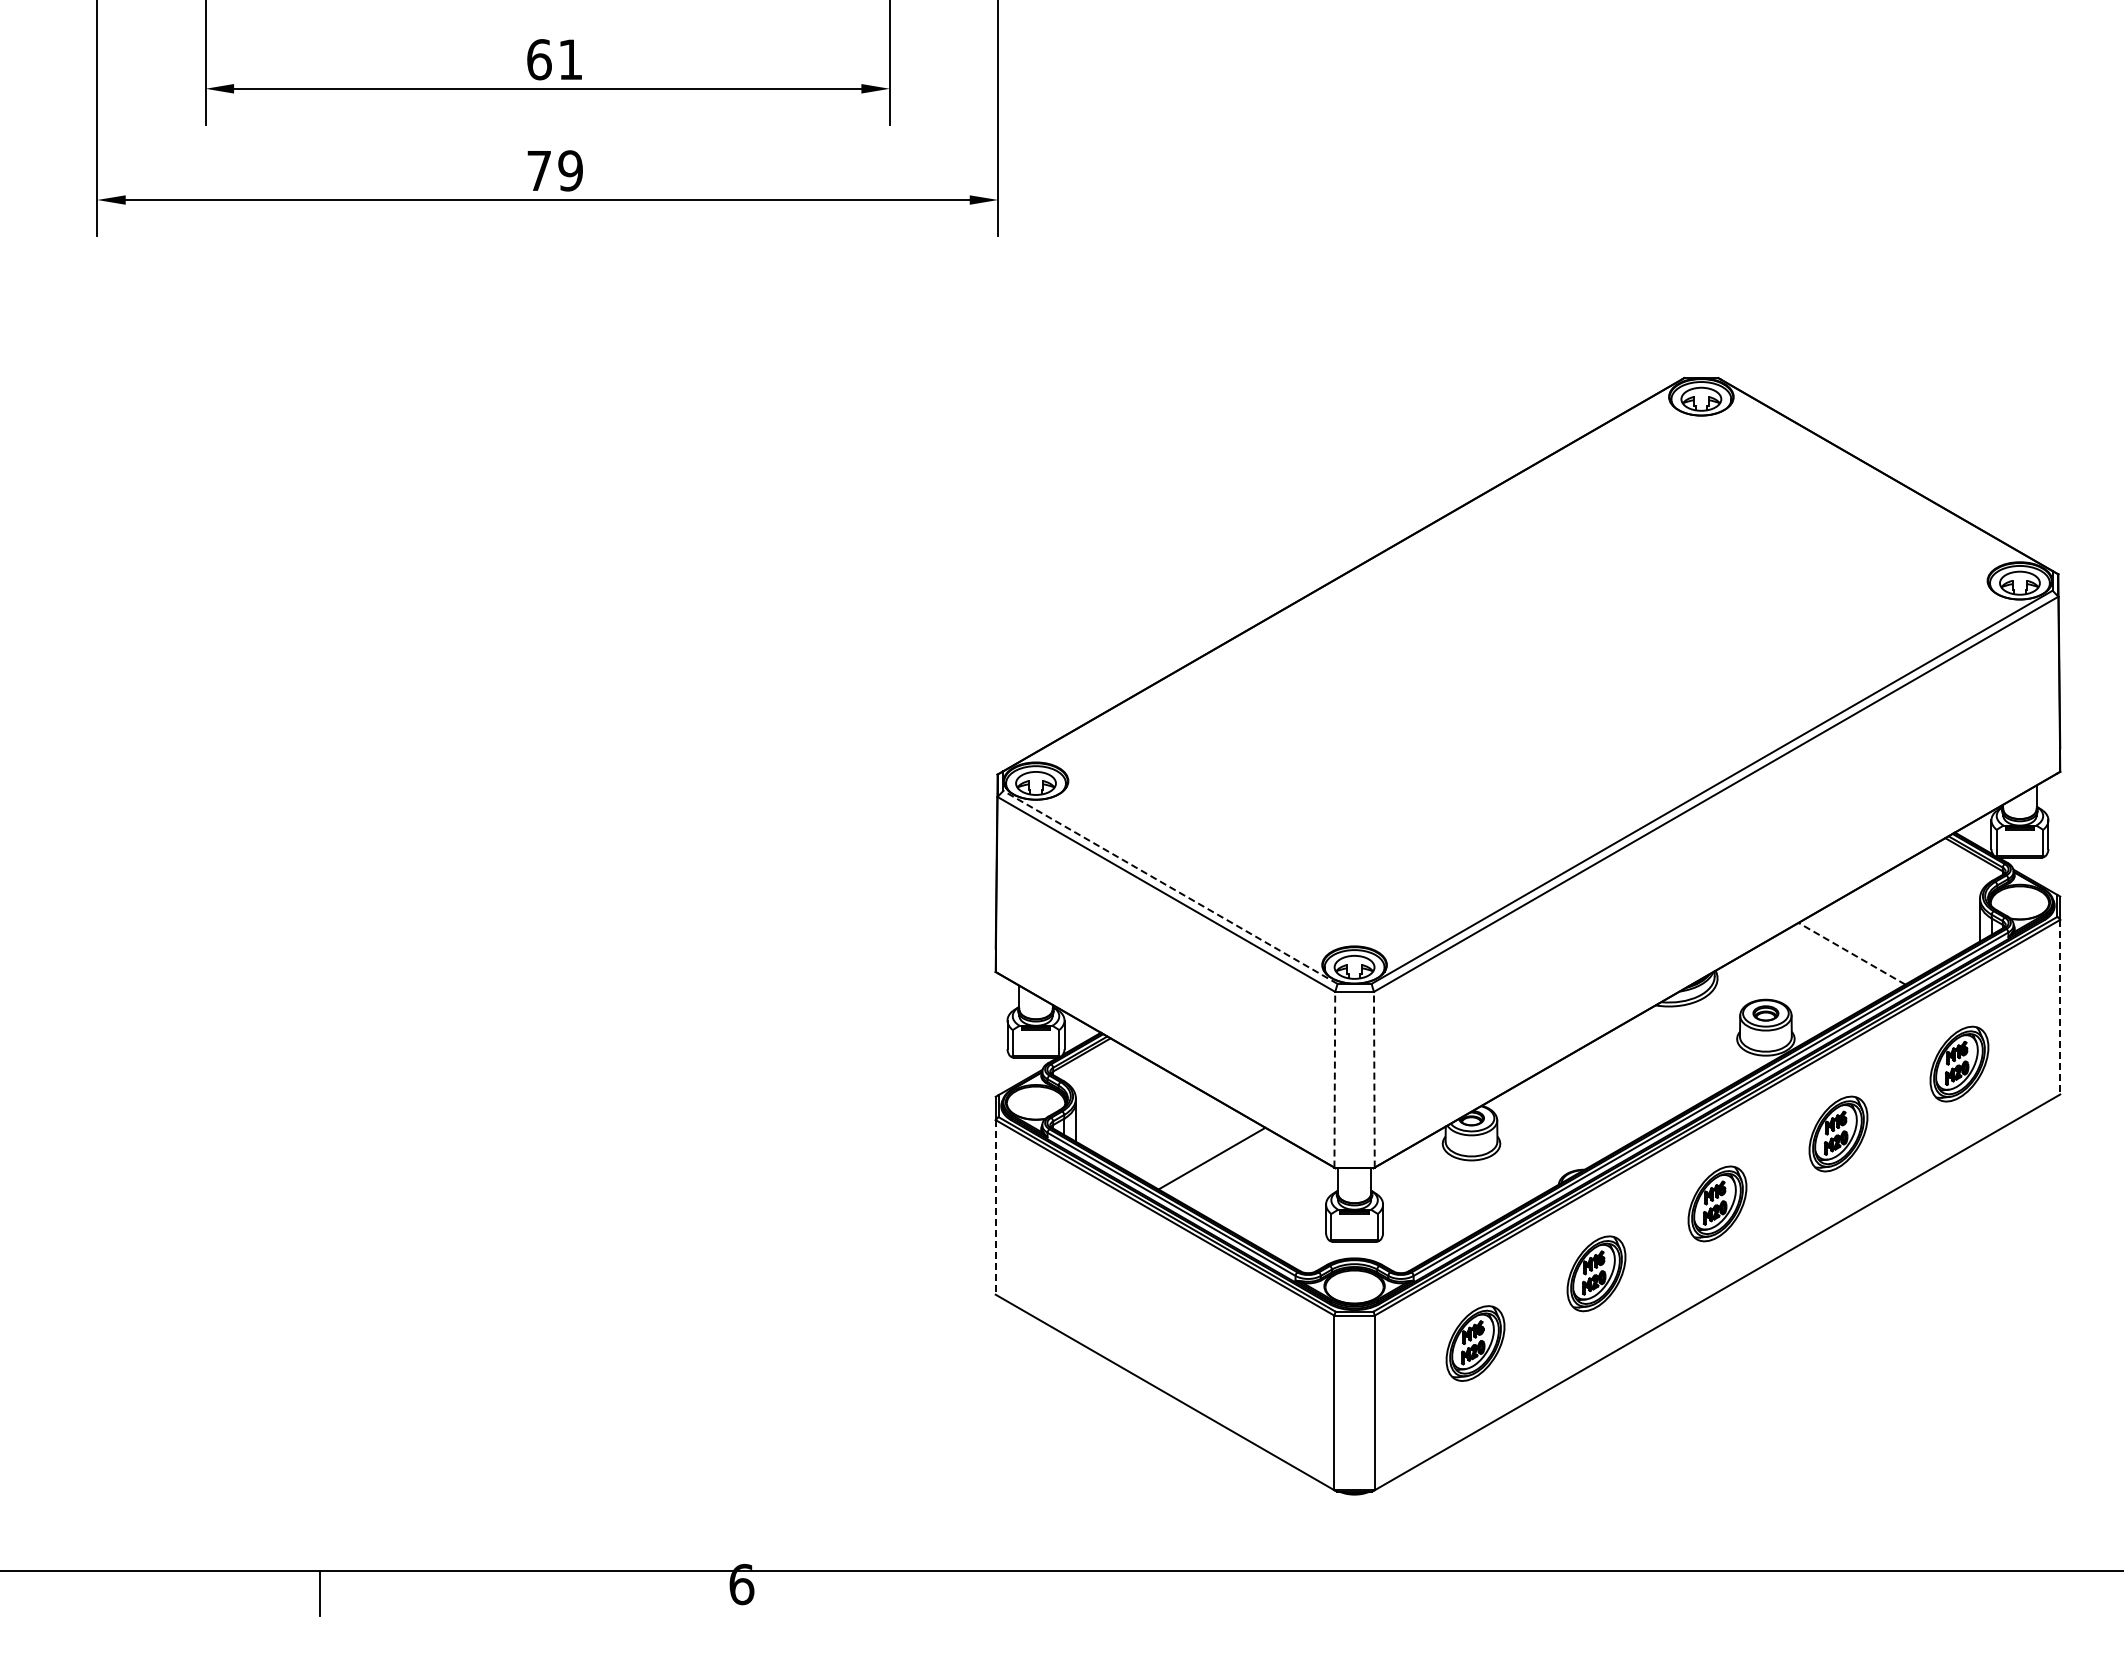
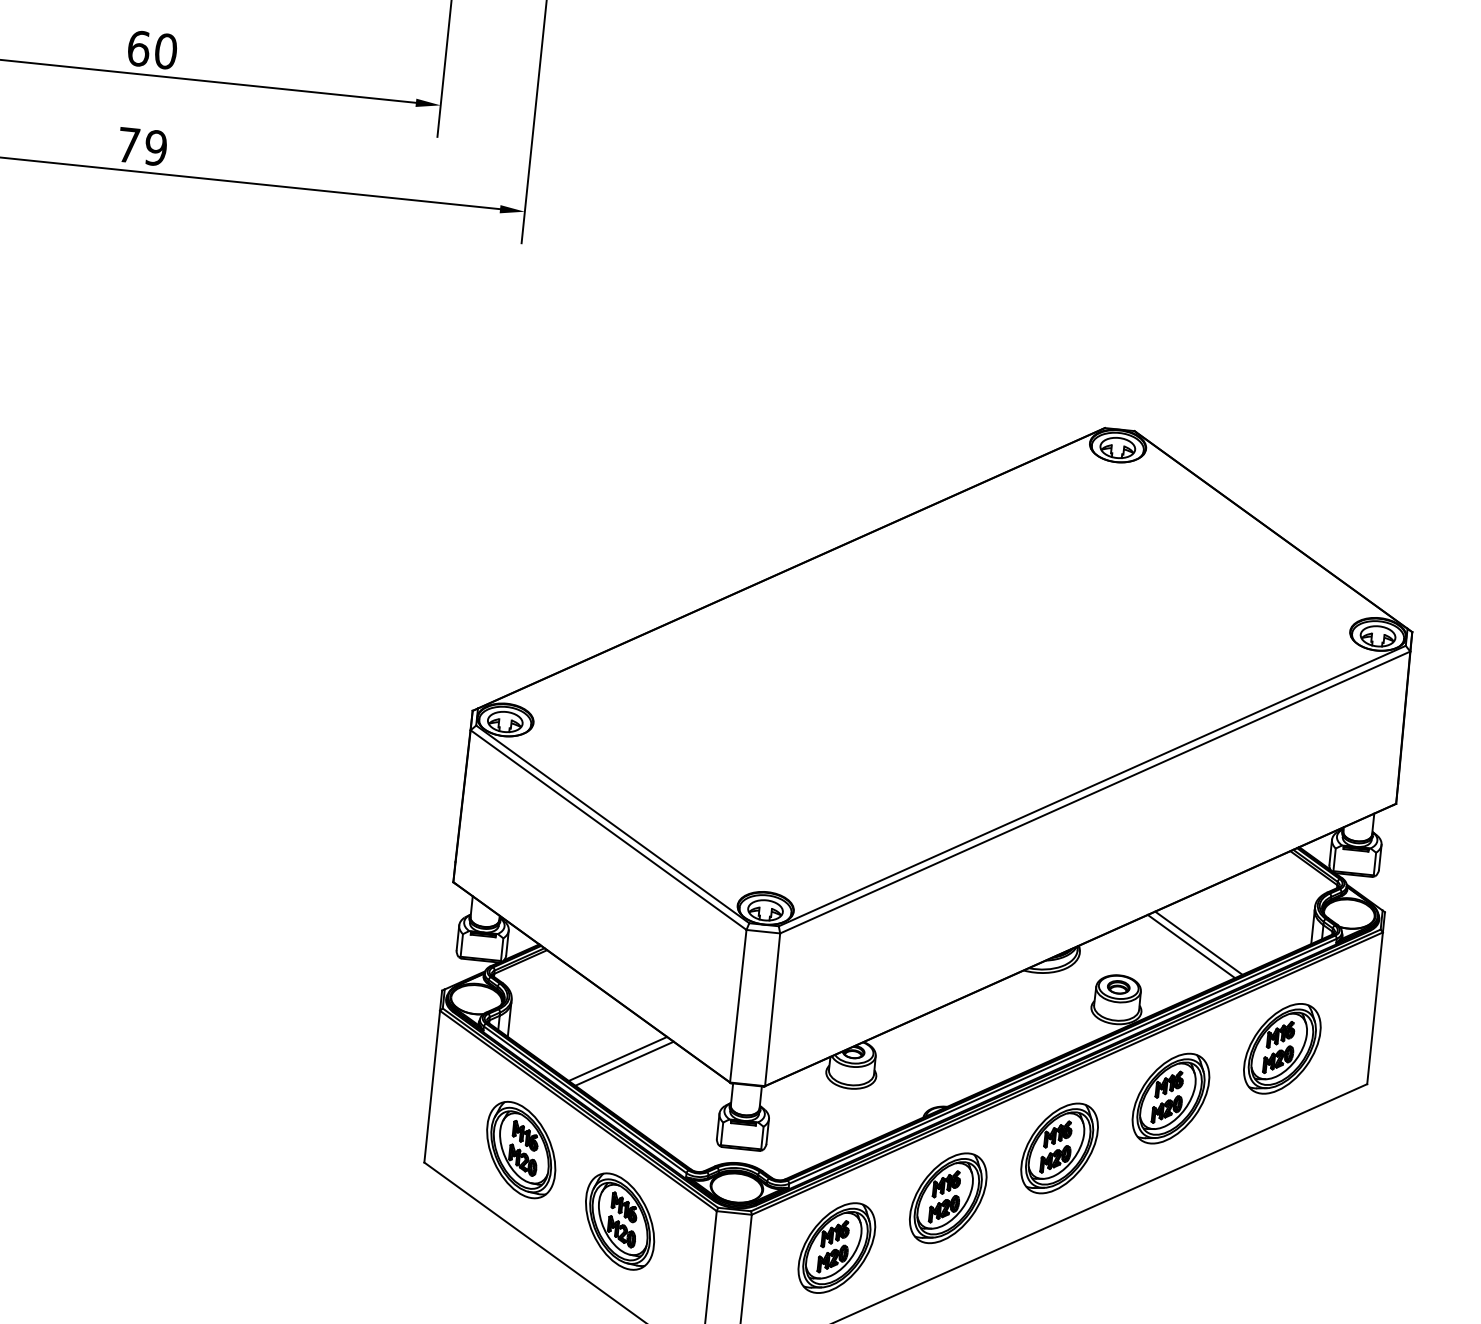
text: (570, 59) -> (165, 51), 61 -> 60
line: (1170, 887) -> (612, 824), dashed -> solid
line: (1851, 953) -> (1198, 942), dashed -> solid
line: (1843, 958) -> (1191, 946), added
line: (2060, 1007) -> (1375, 1008), dashed -> solid
part: (1959, 1063) -> (1282, 1048), size x1.43
line: (1334, 1079) -> (738, 1006), dashed -> solid
line: (1374, 1079) -> (772, 1009), dashed -> solid
part: (1838, 1133) -> (1171, 1098), size x1.43
line: (1203, 1153) -> (617, 1058), added
part: (1717, 1203) -> (1059, 1148), size x1.43
line: (995, 1207) -> (432, 1086), dashed -> solid
part: (1104, 1268) -> (521, 1149), added
part: (1596, 1273) -> (948, 1198), size x1.43
part: (1225, 1338) -> (620, 1221), added
part: (1475, 1343) -> (836, 1248), size x1.43

